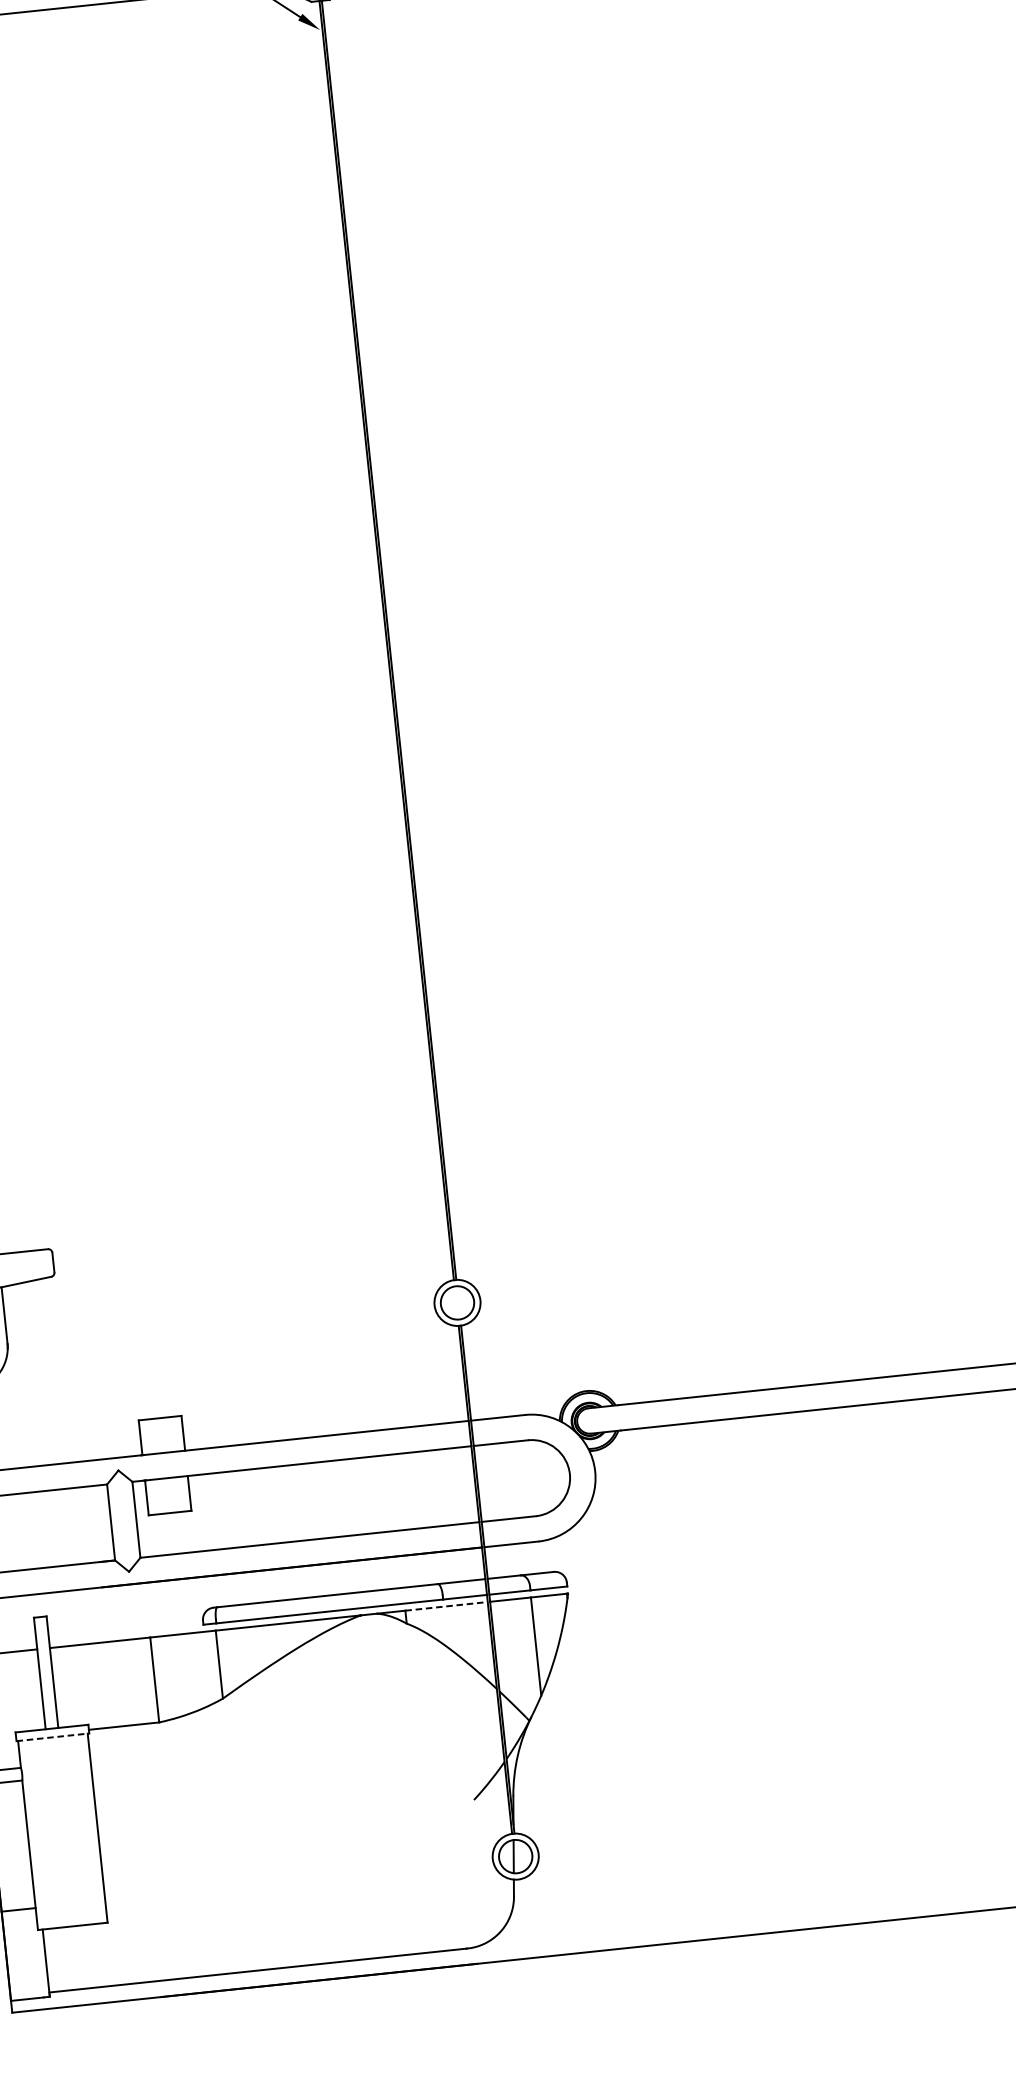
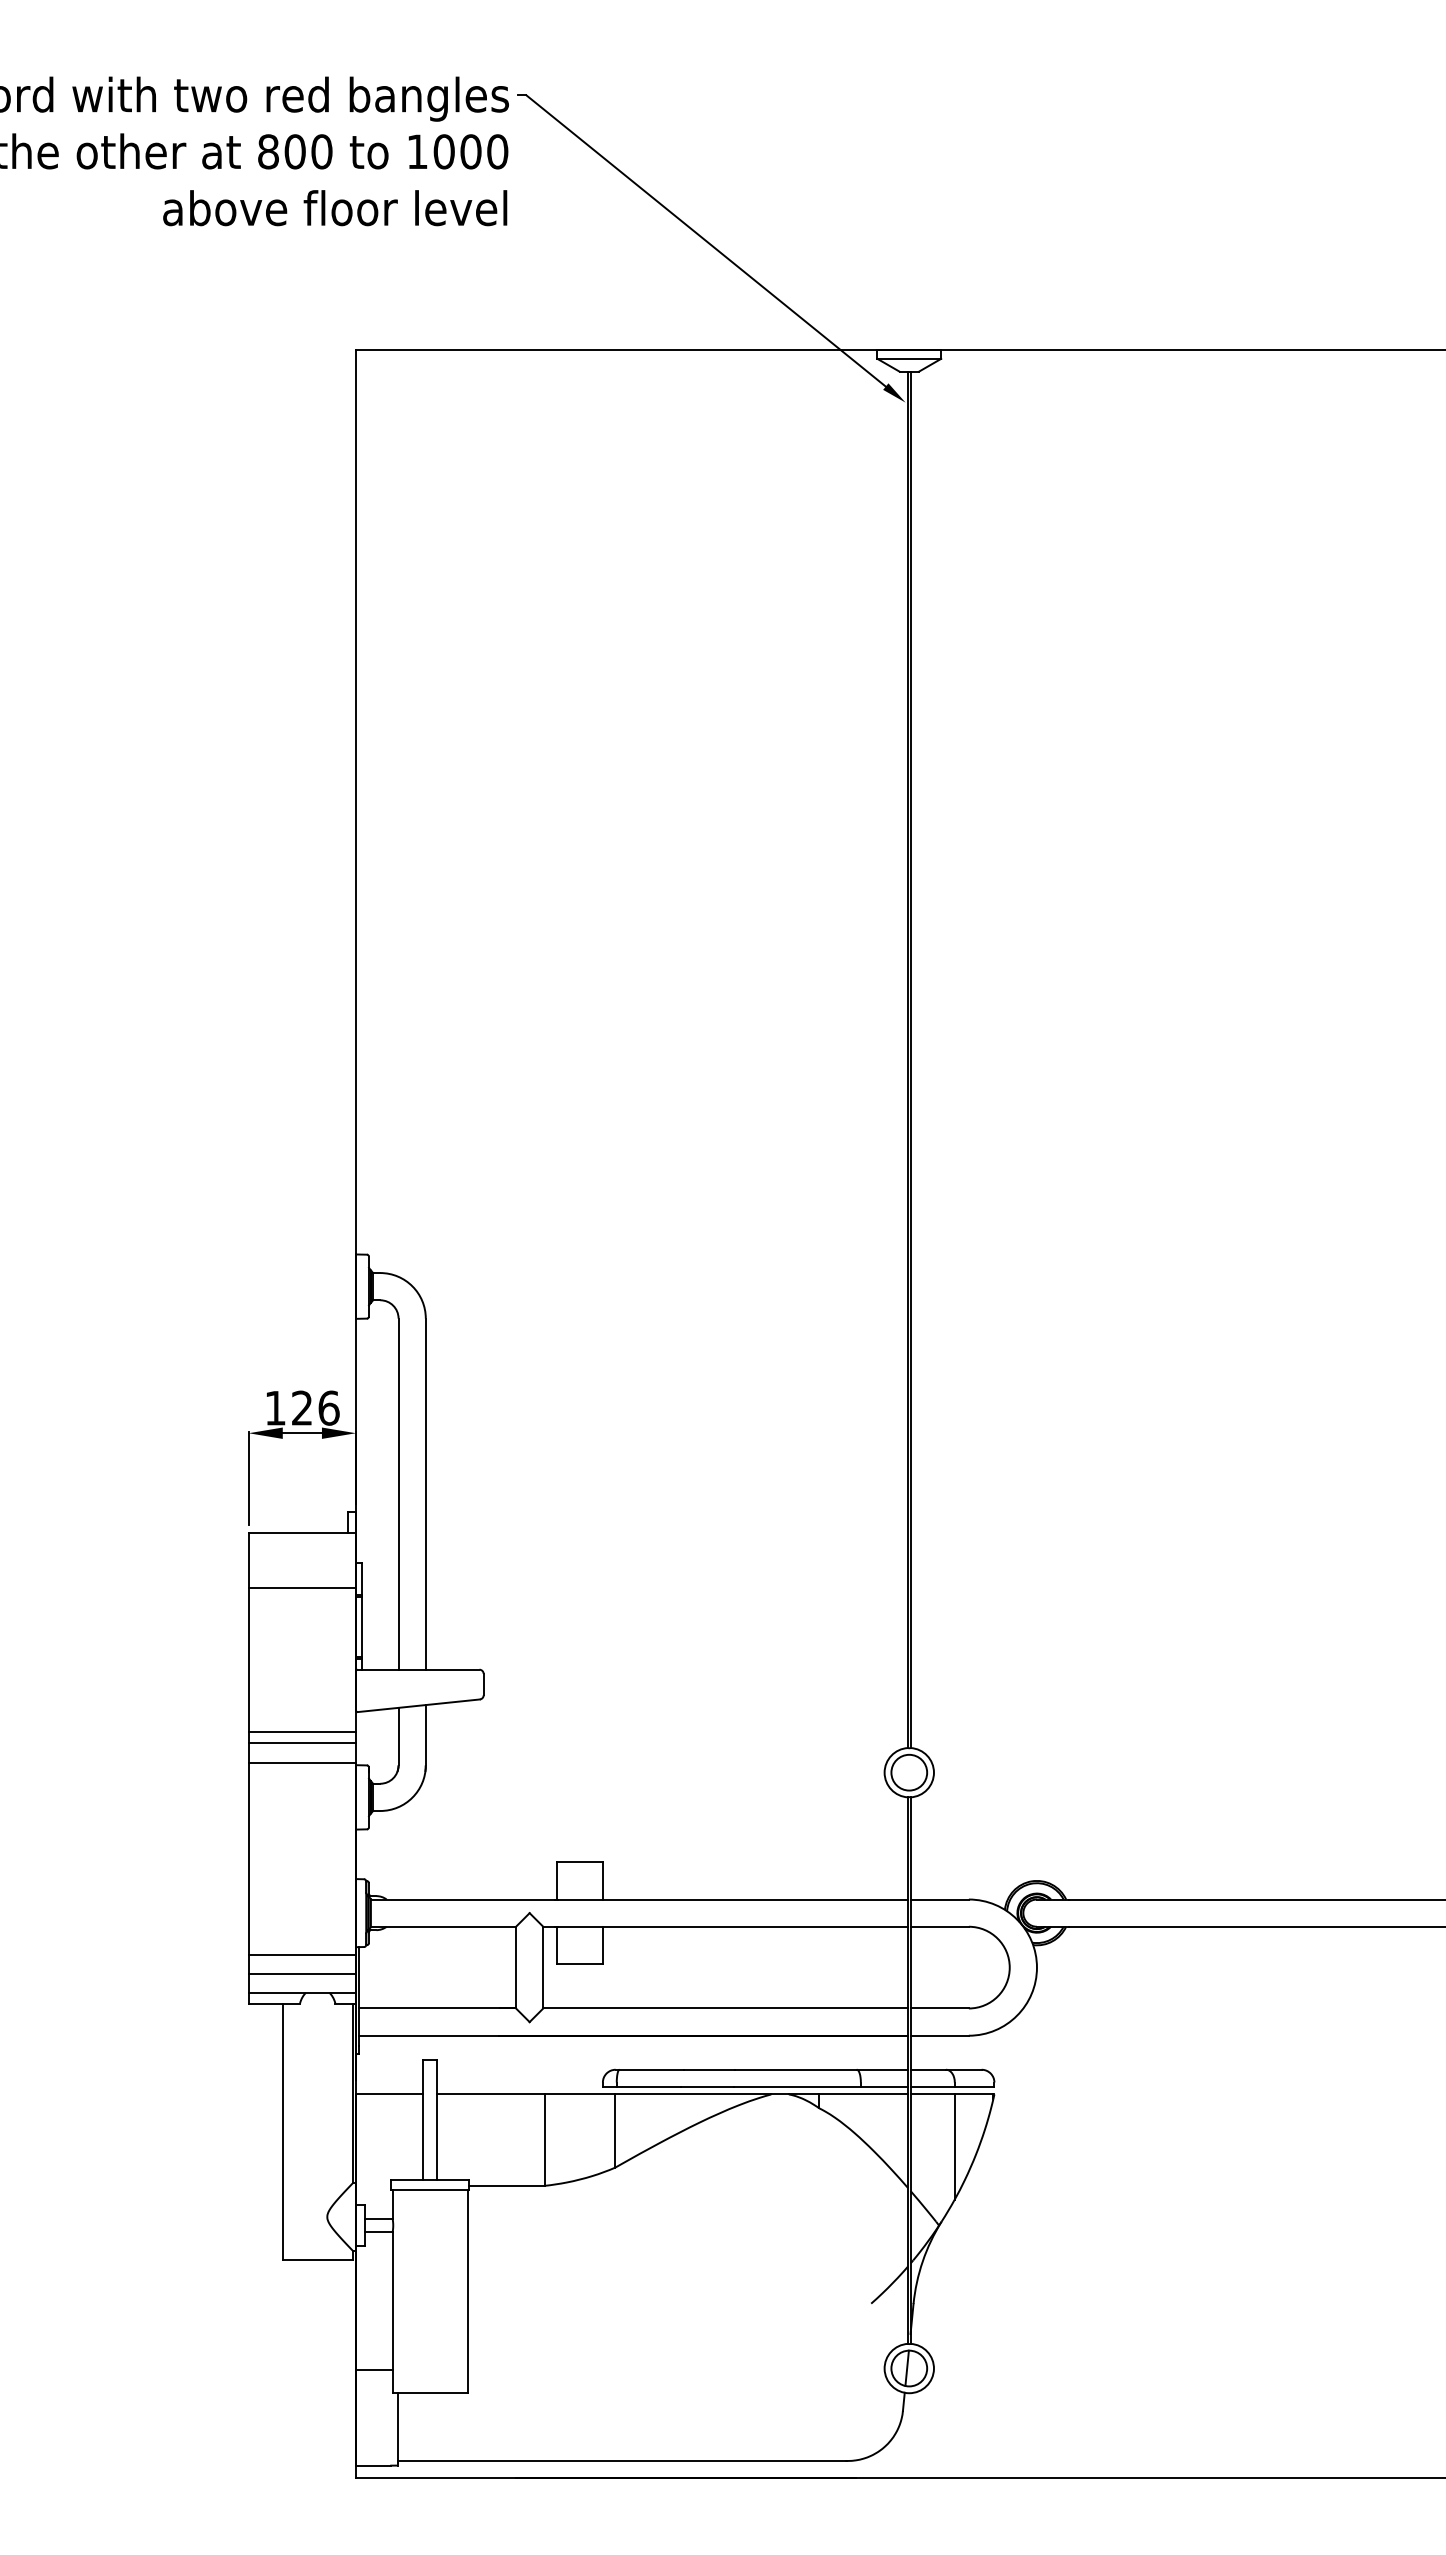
line: (447, 1606) -> (864, 2094), dashed -> solid
line: (53, 1737) -> (430, 2189), dashed -> solid

